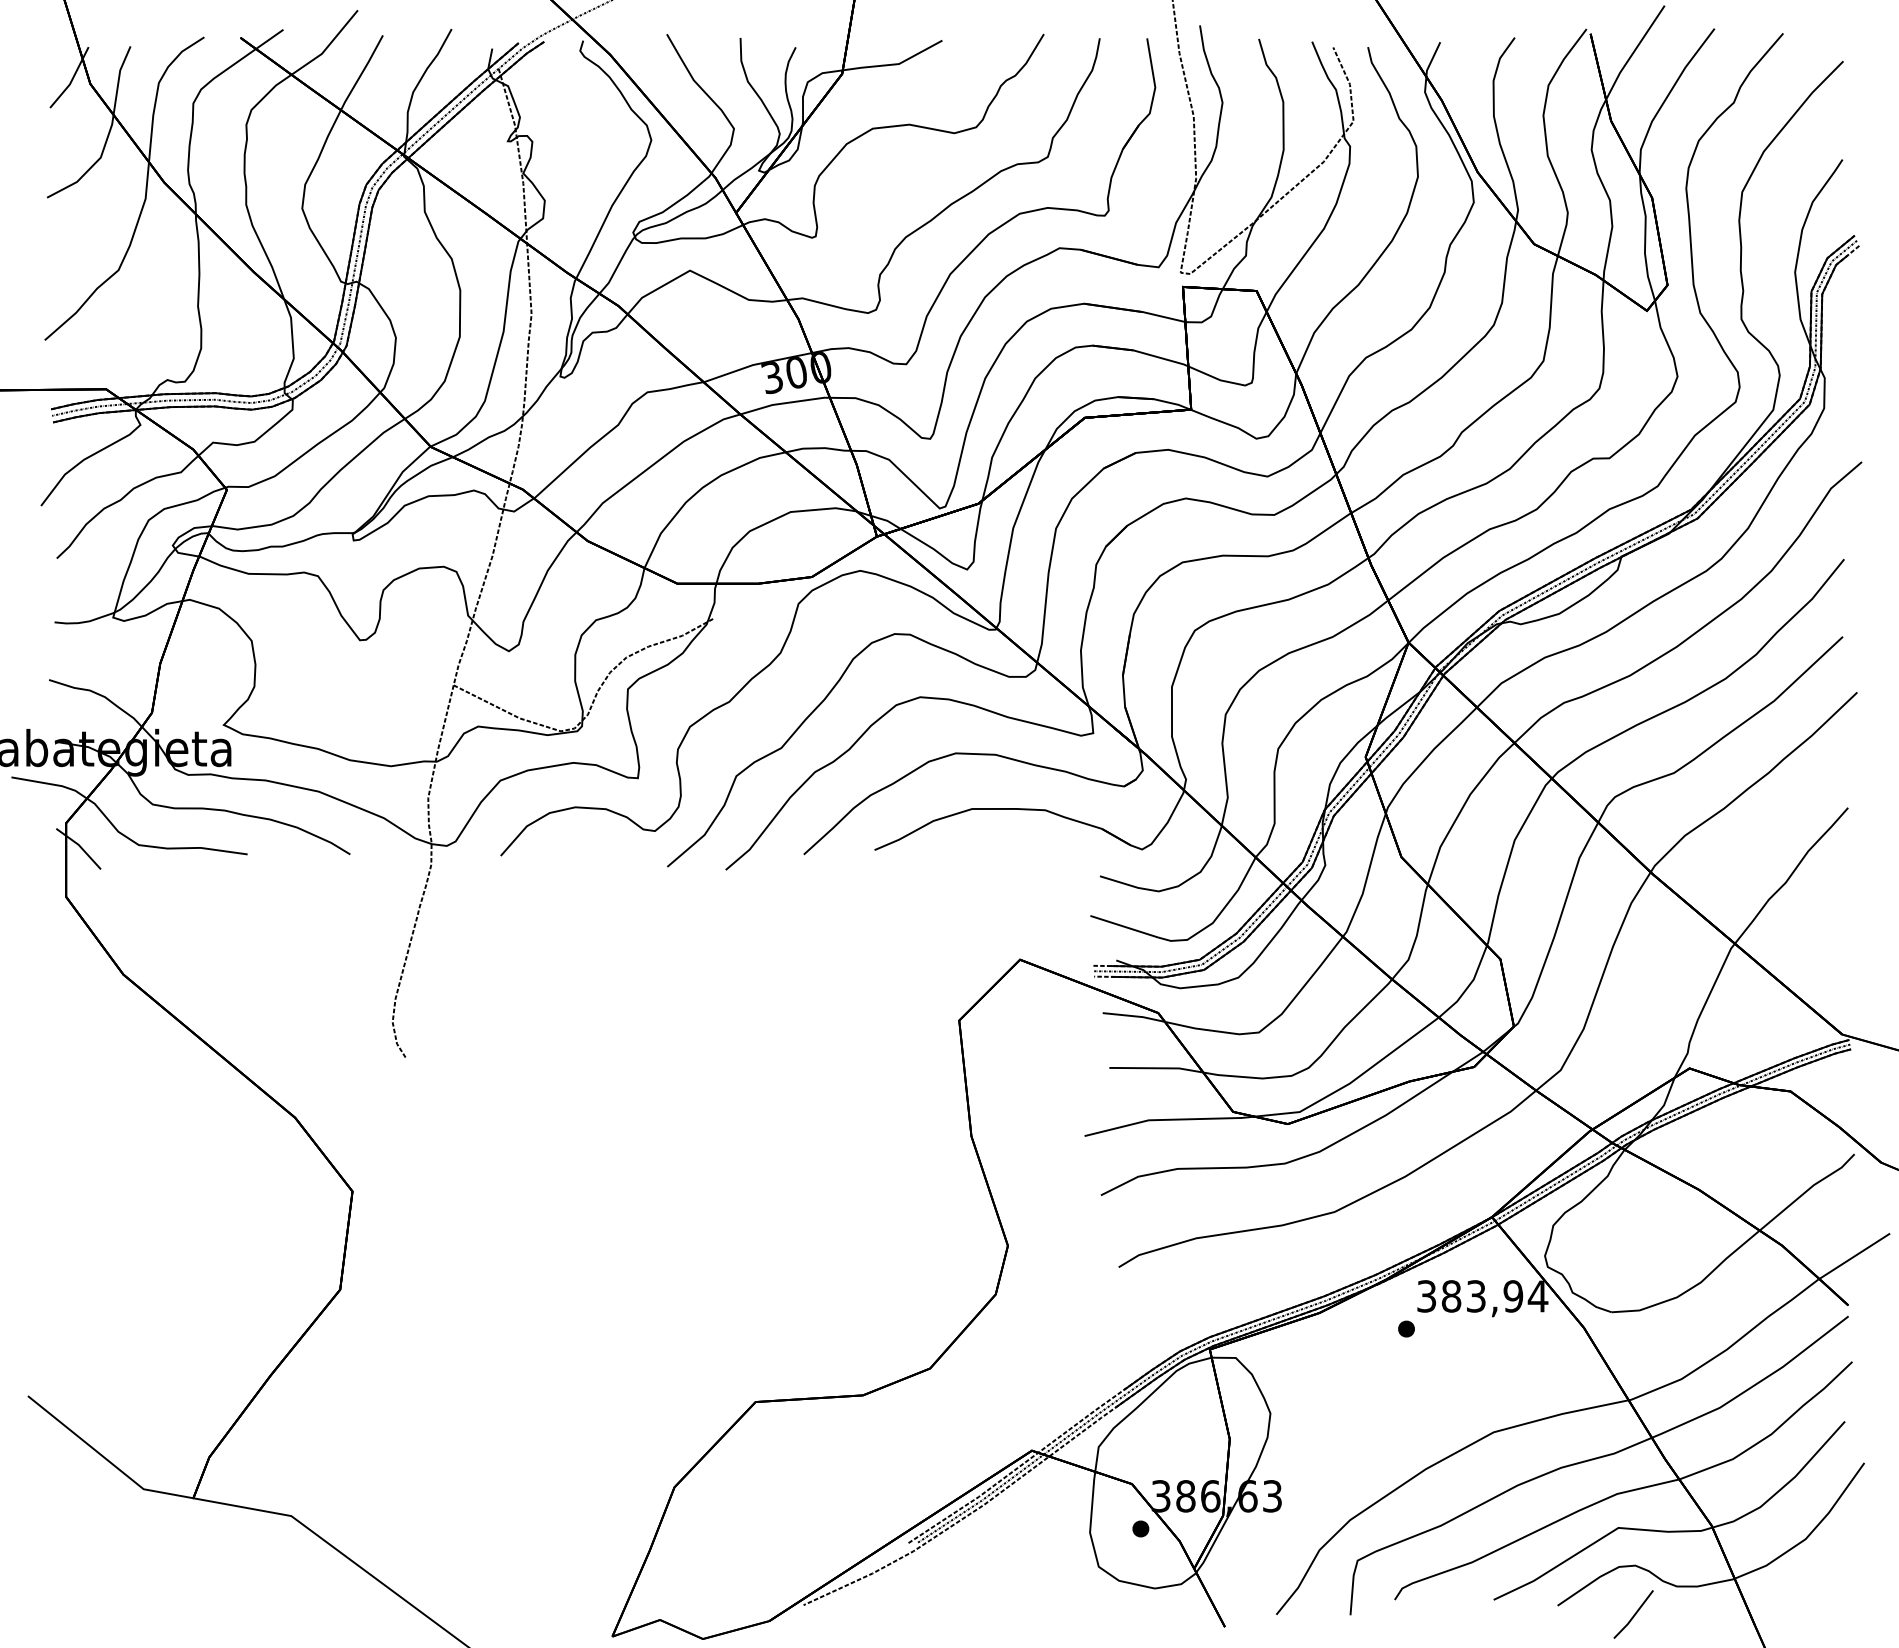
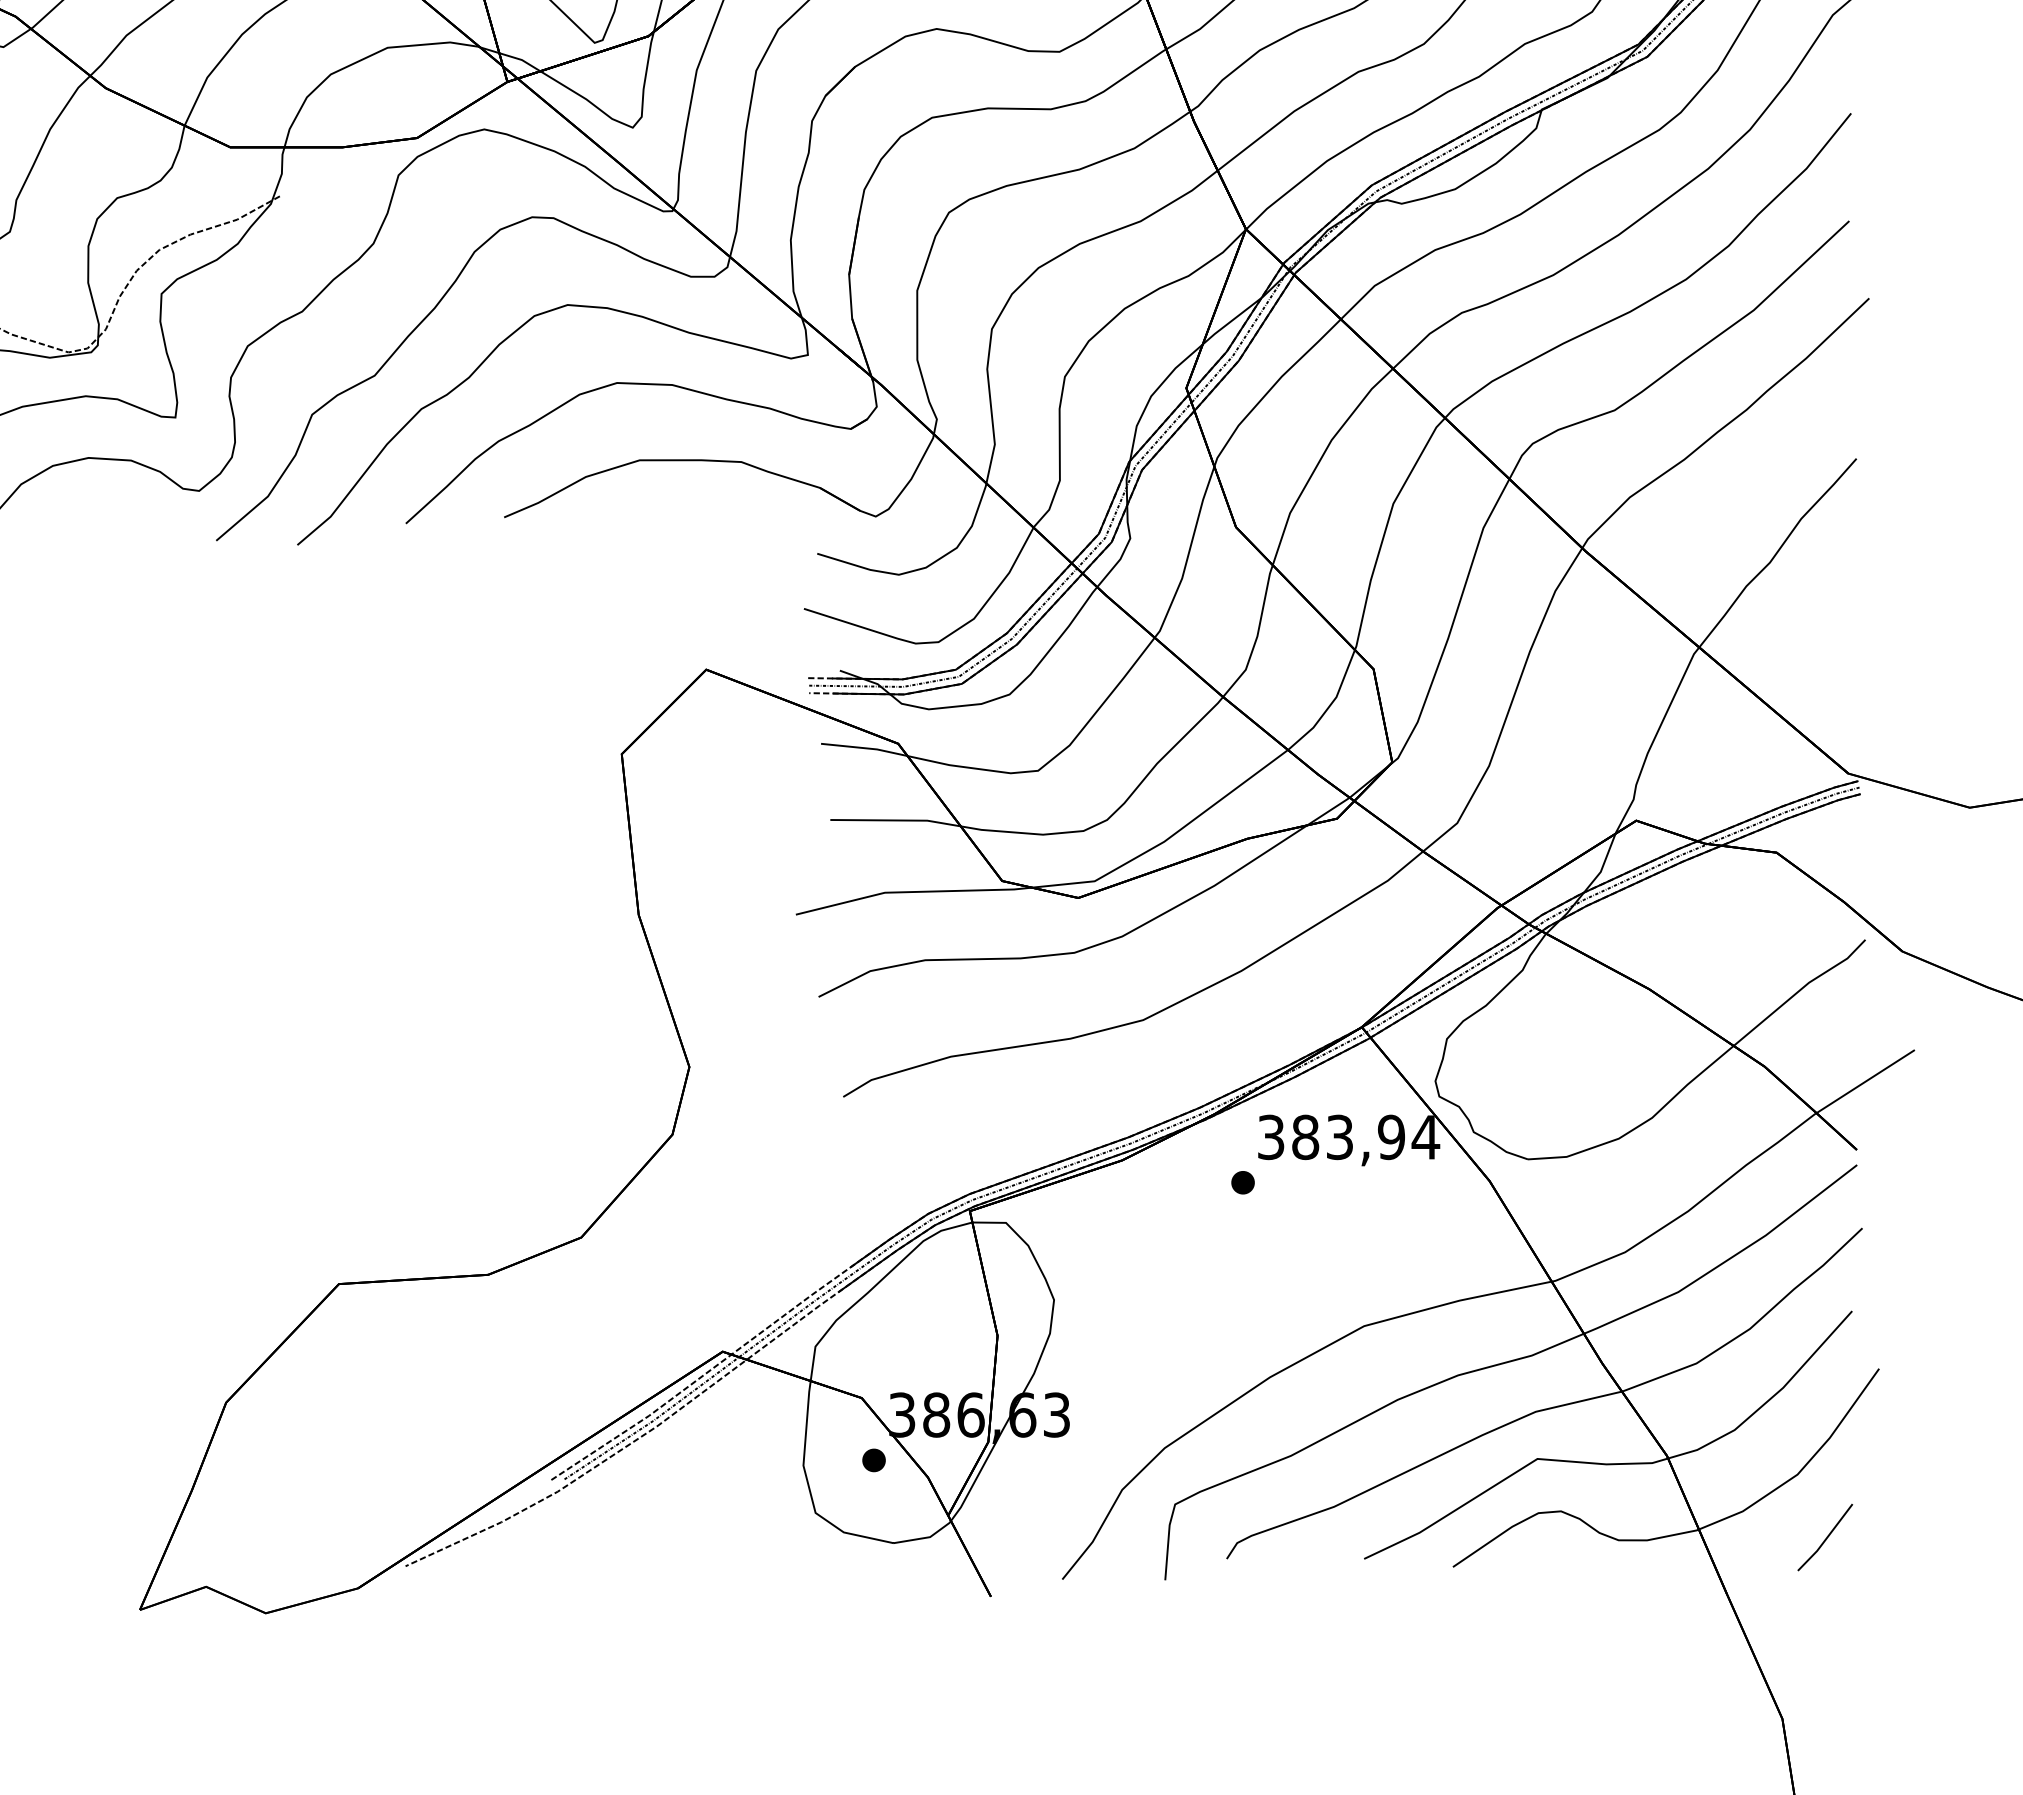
line: (1633, 1614) -> (1825, 1537), moved

